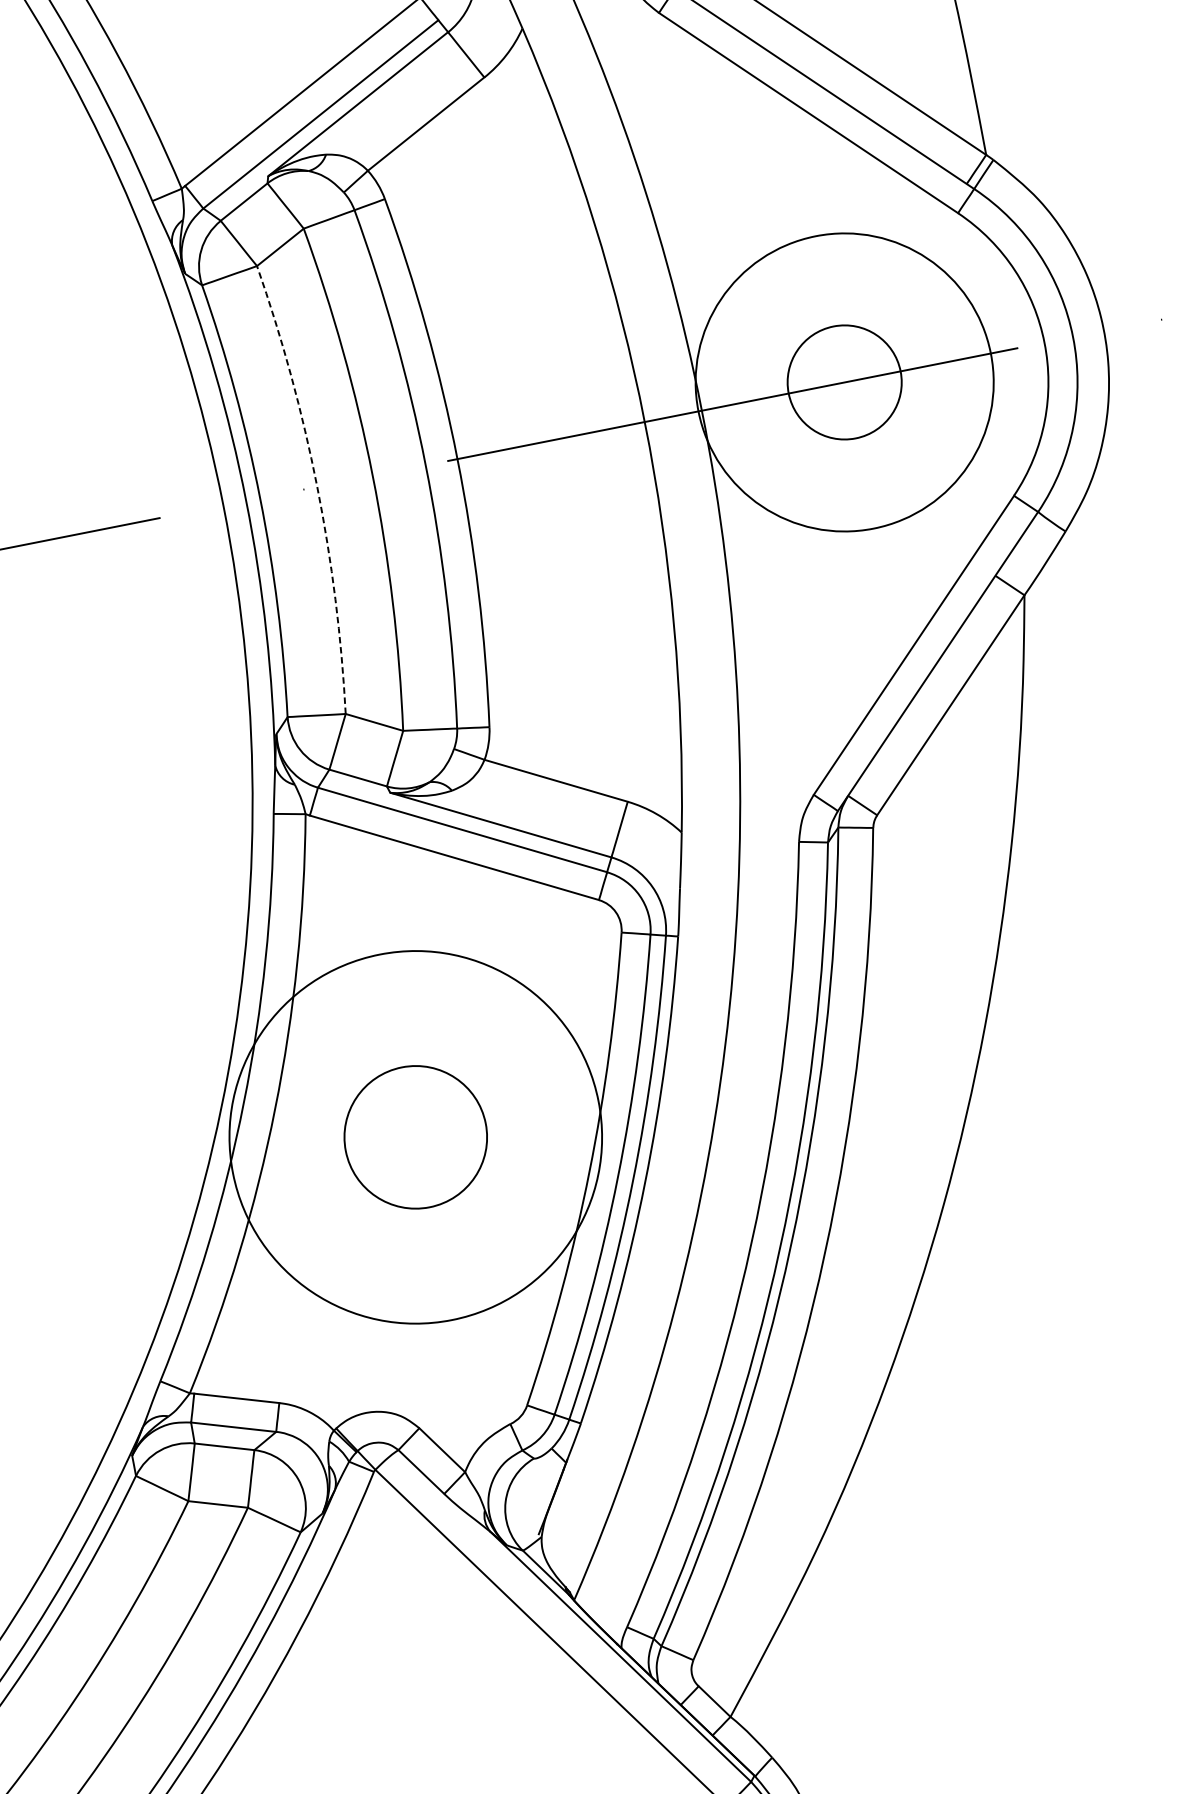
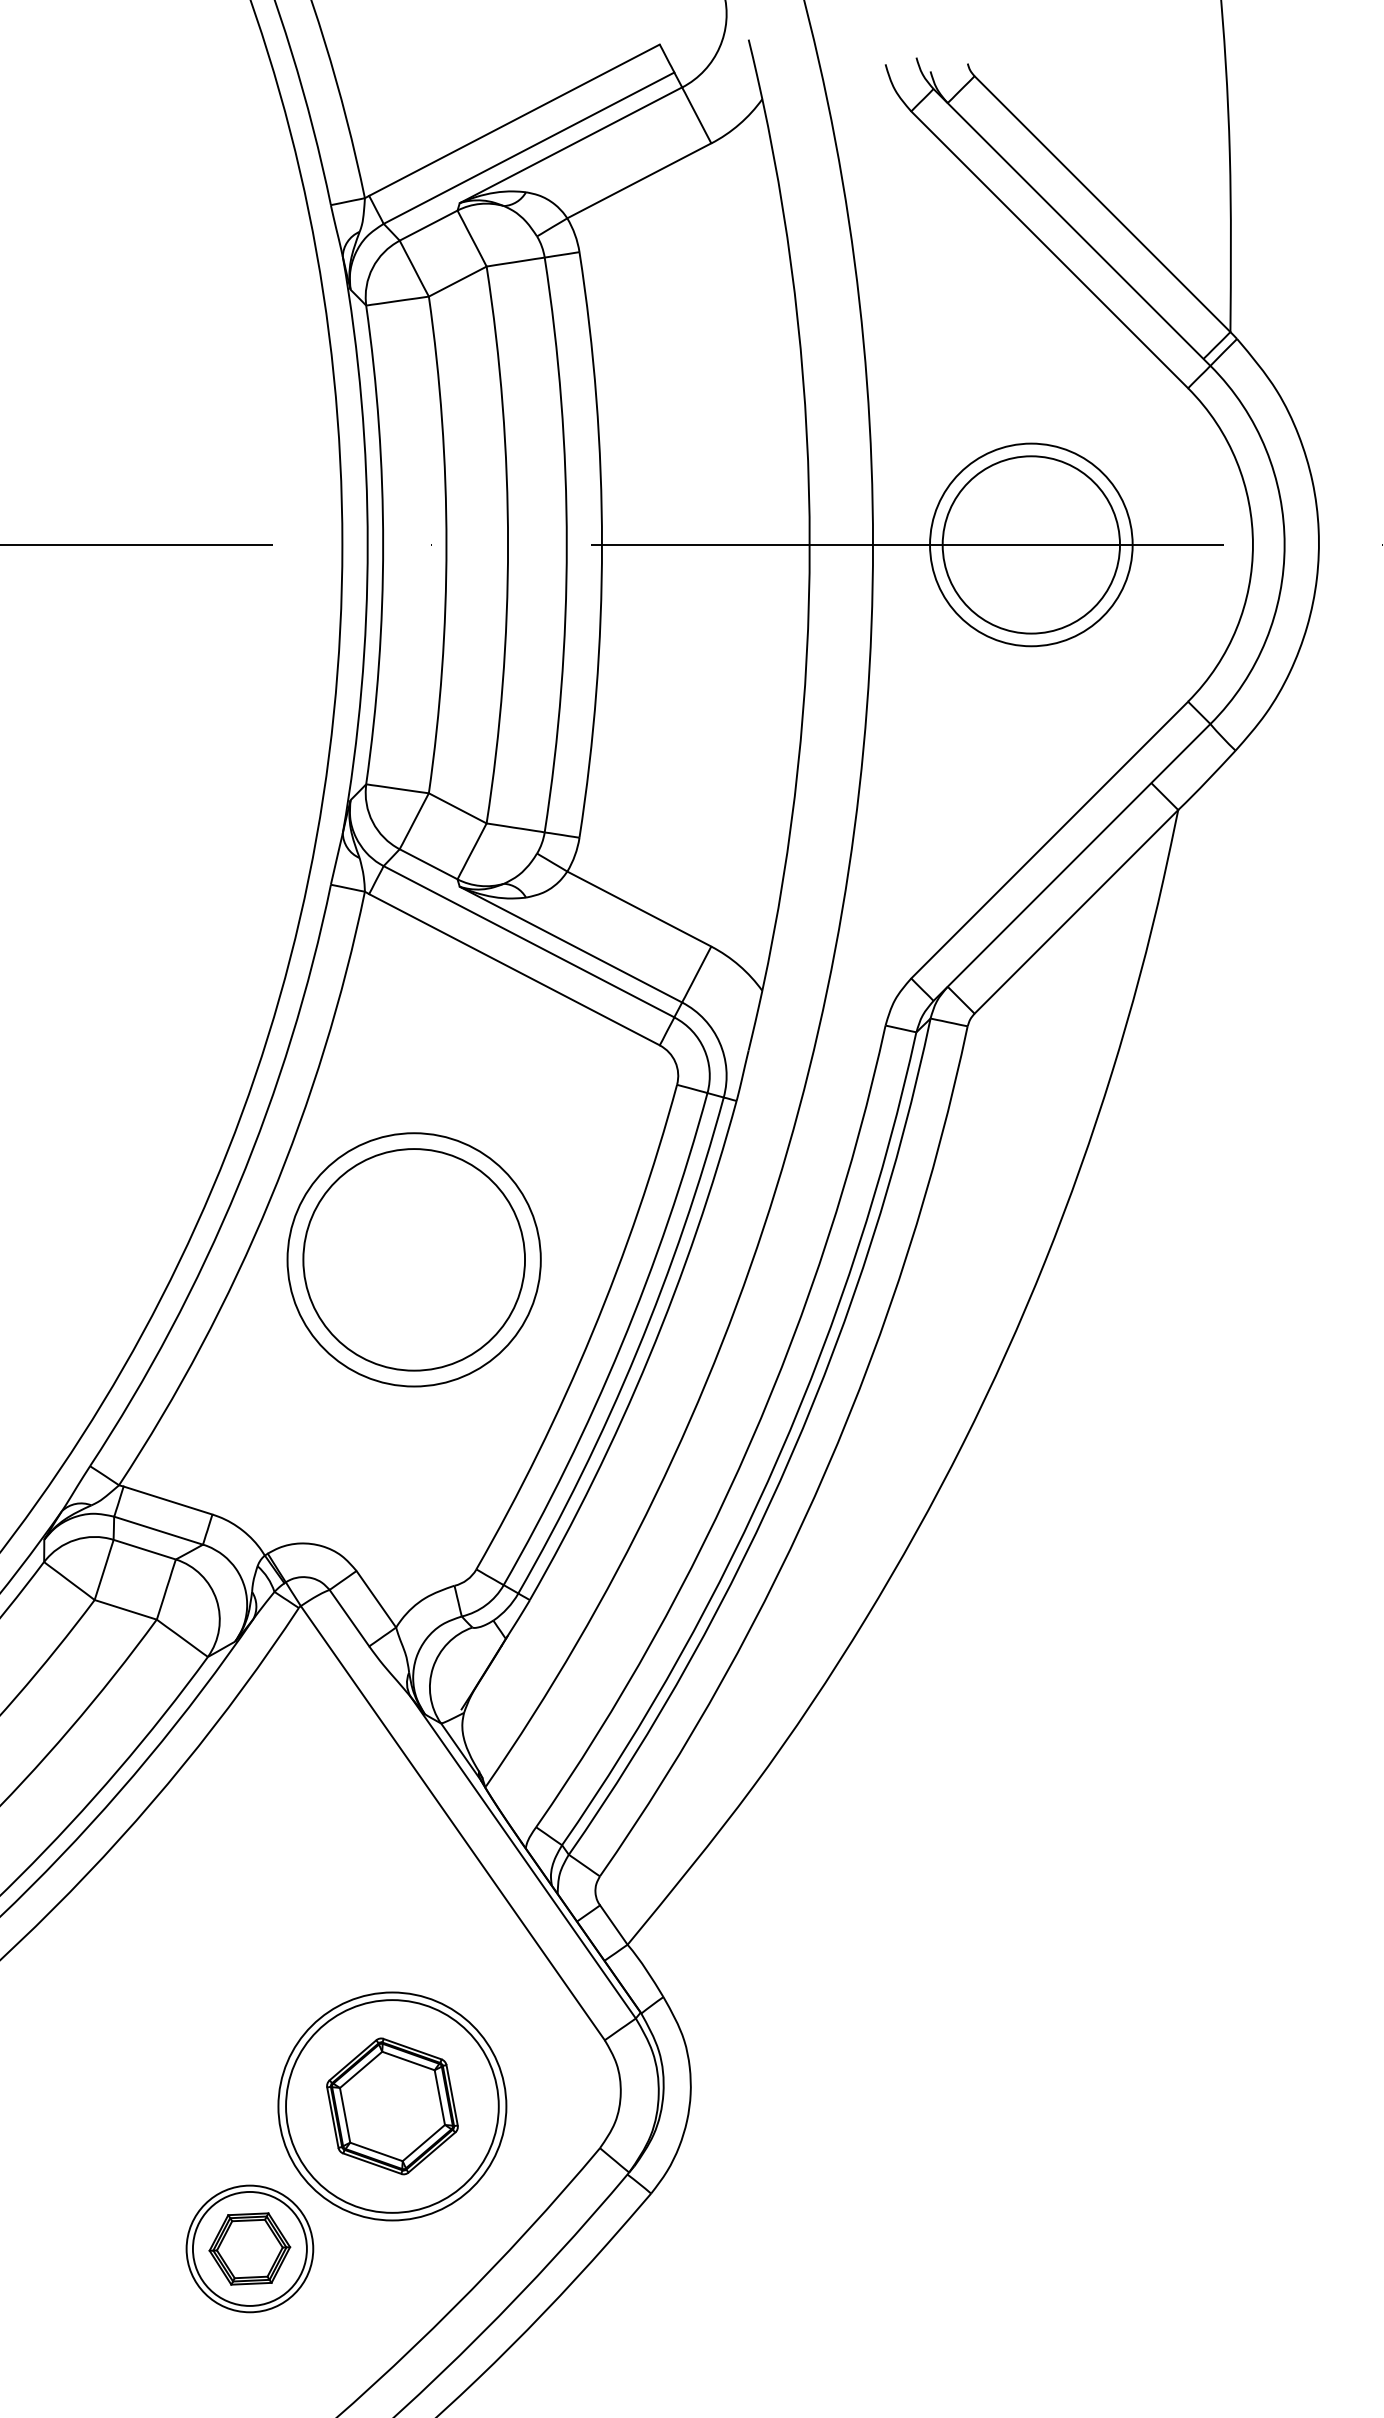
circle: (844, 382) -> (1031, 544), size x0.62
circle: (844, 382) -> (1031, 544), size x1.43
arc: (317, 486) -> (446, 544), dashed -> solid
circle: (416, 1136) -> (414, 1259), size x1.43
circle: (415, 1137) -> (413, 1259), size x0.62

